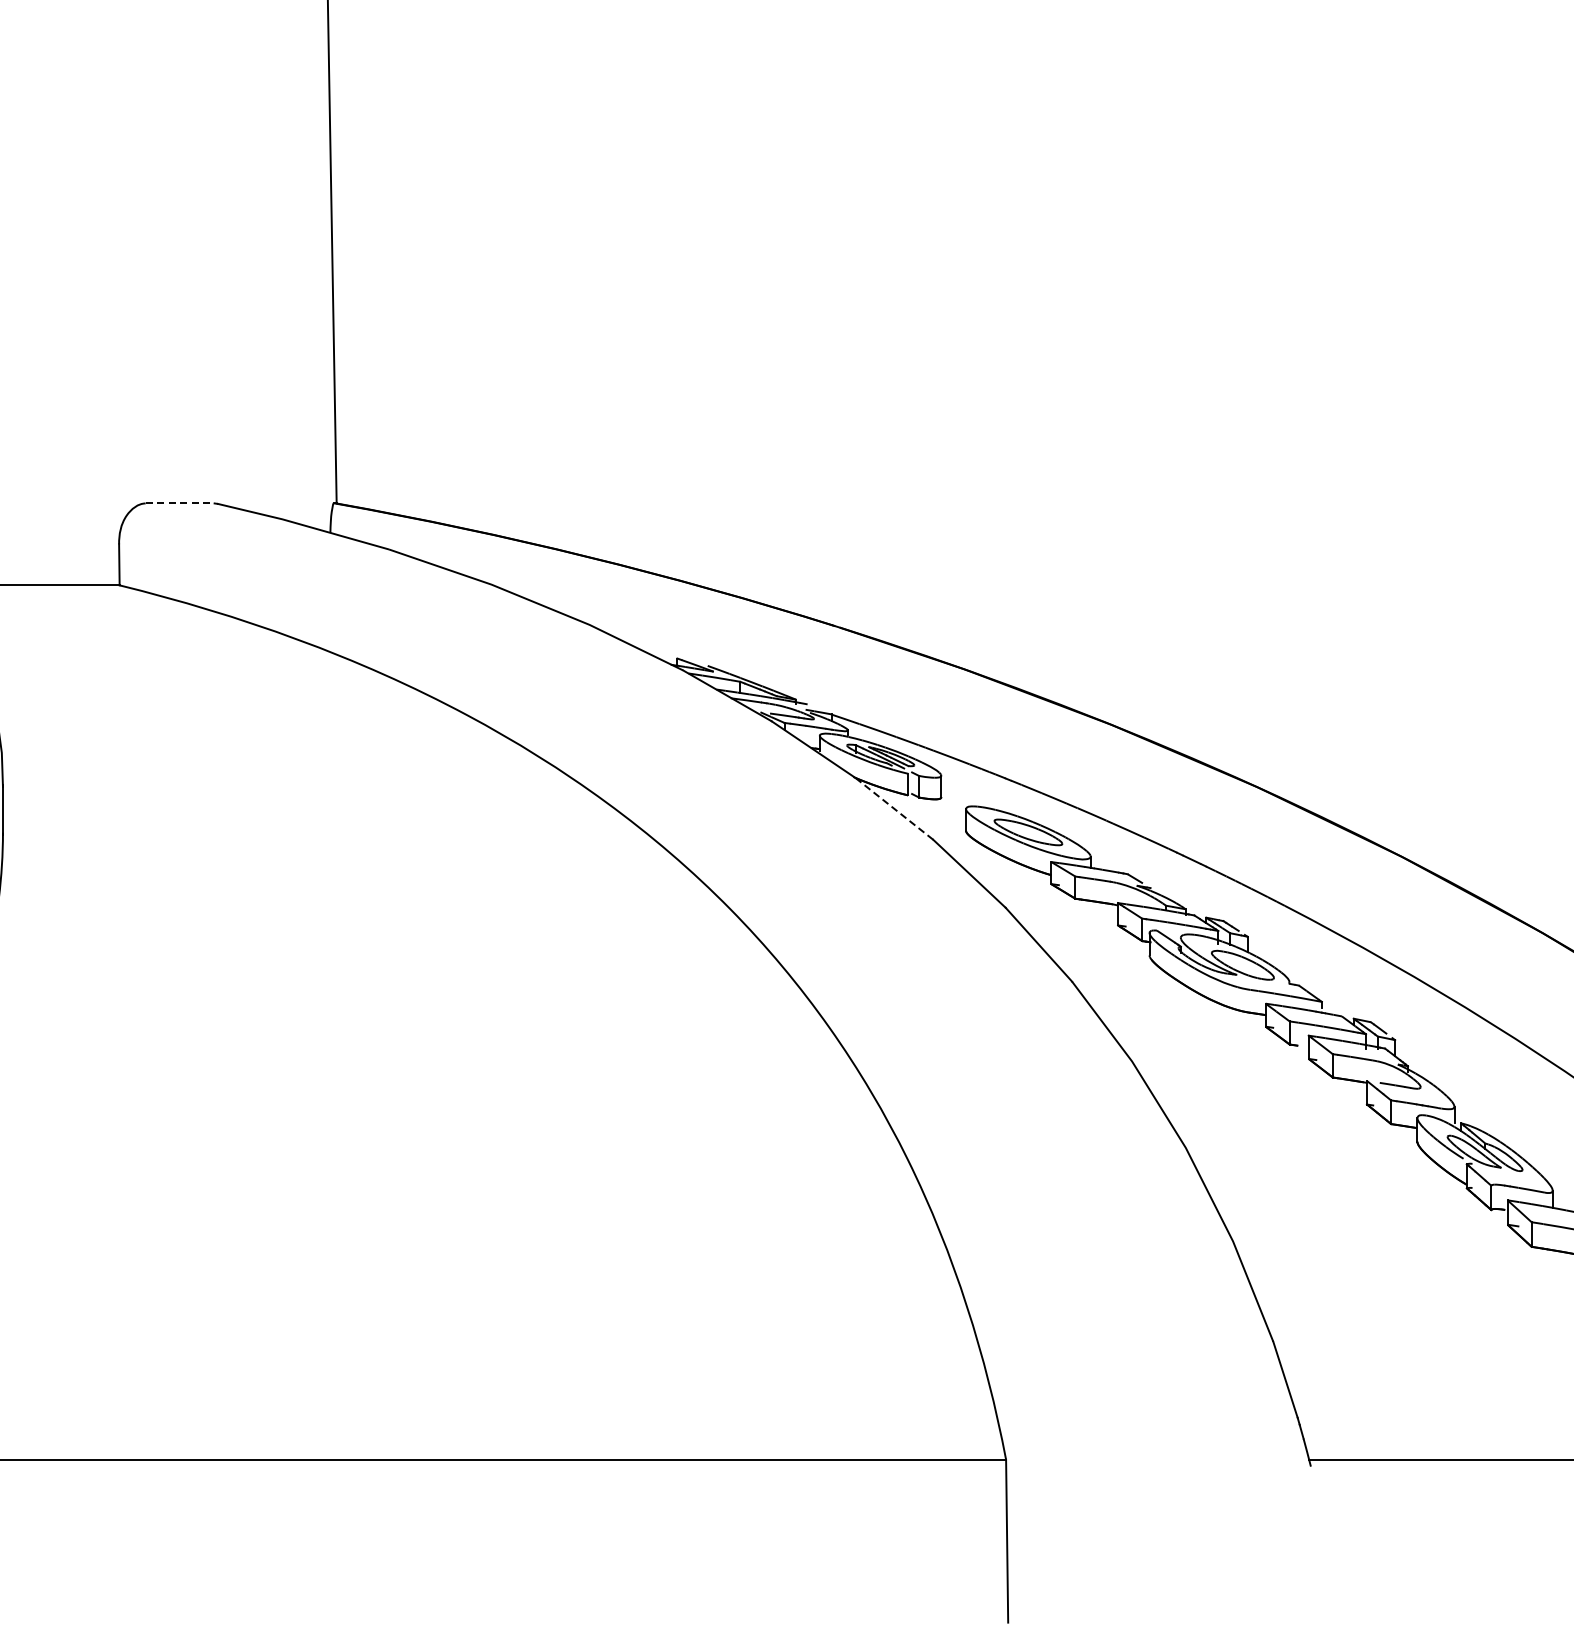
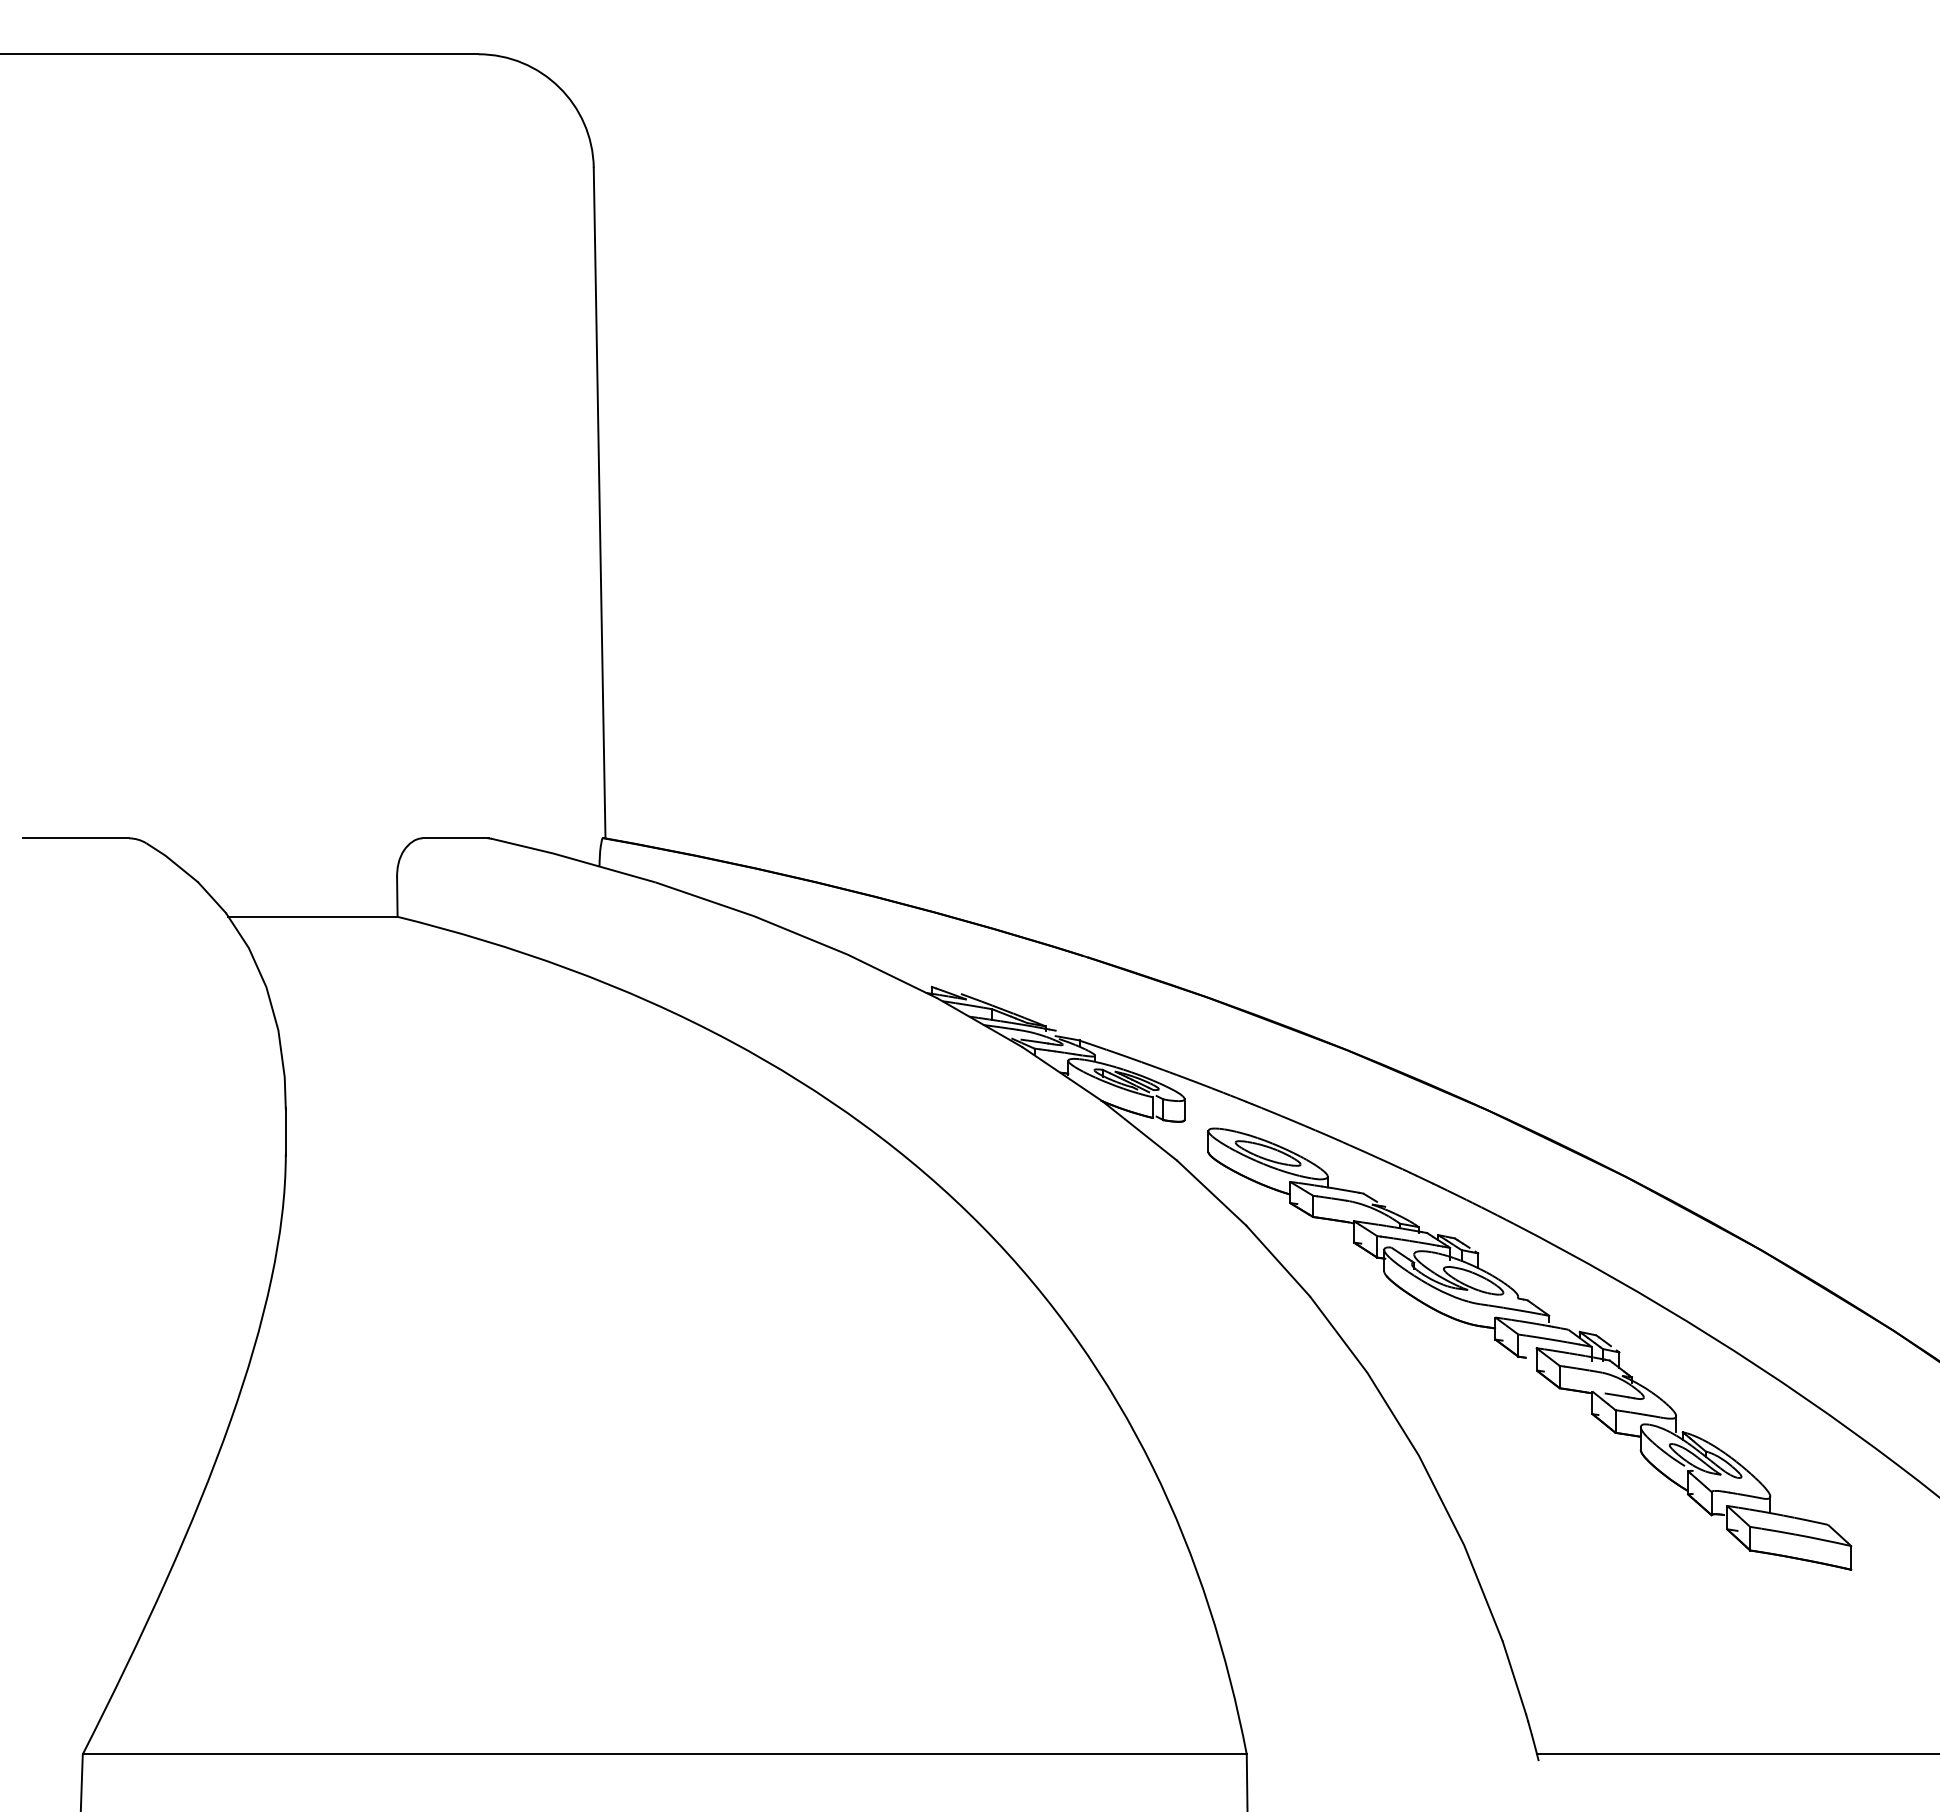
line: (181, 503) -> (456, 838), dashed -> solid
line: (894, 808) -> (1139, 1130), dashed -> solid

